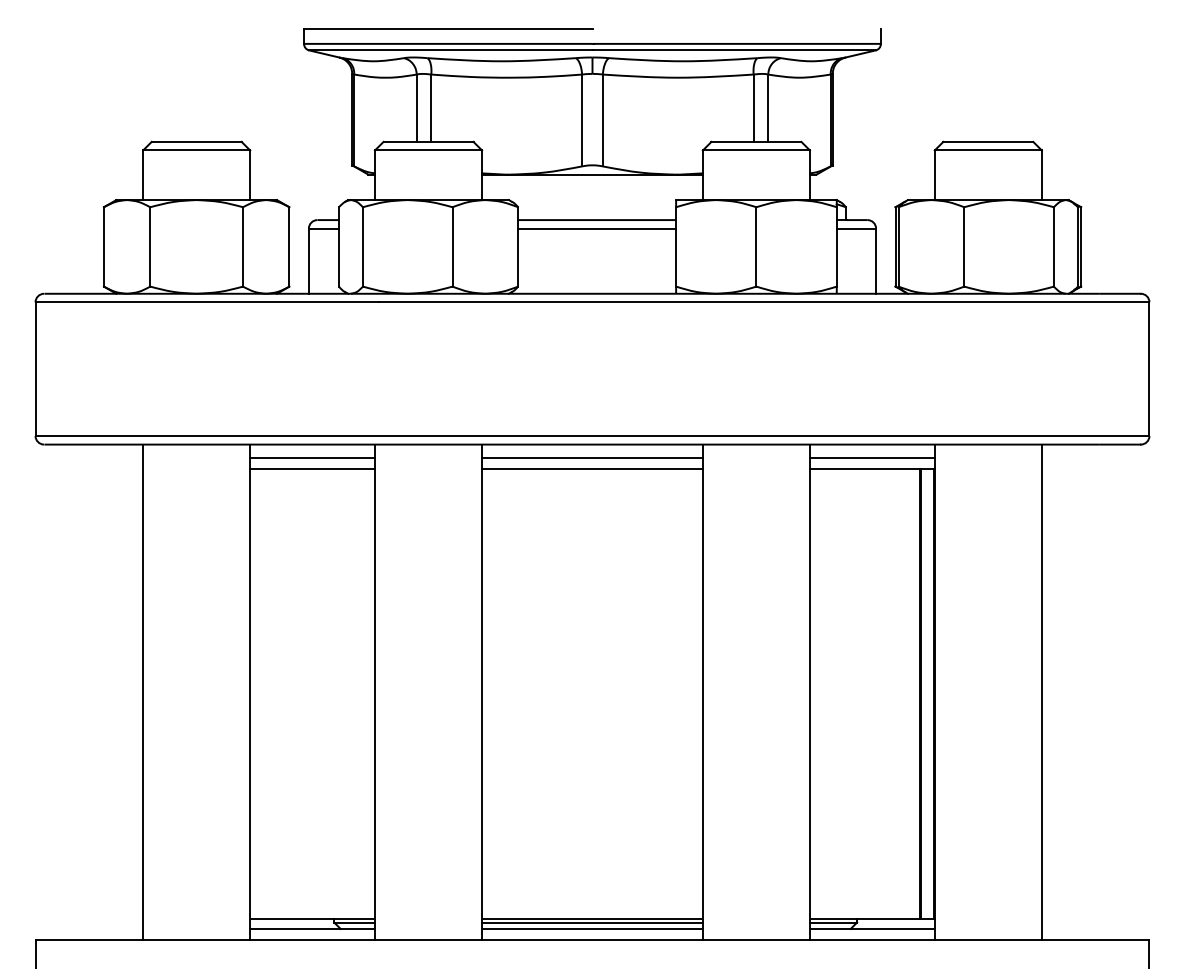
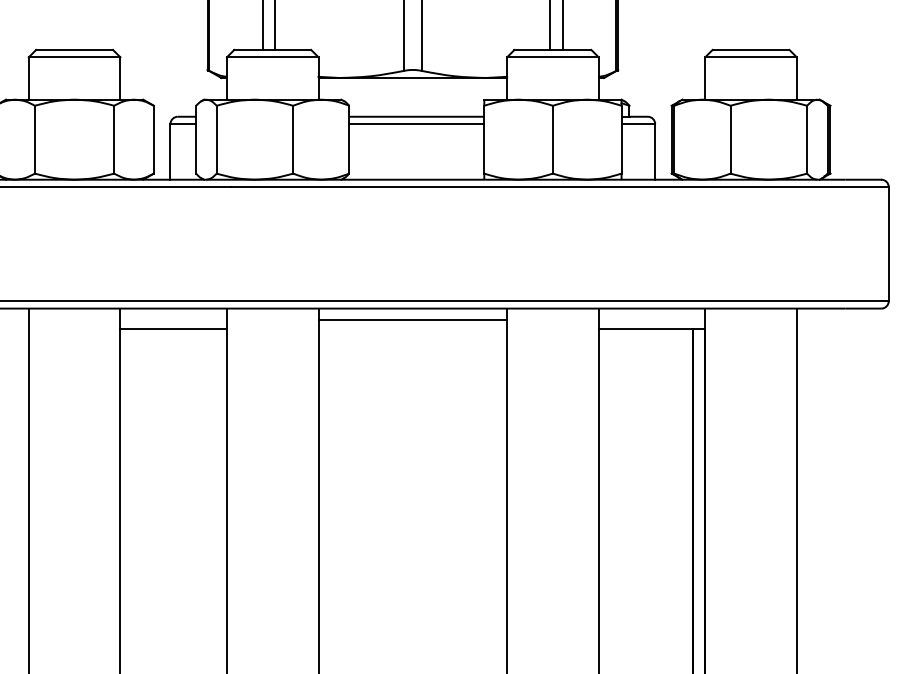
line: (312, 458) -> (173, 320), removed
line: (872, 458) -> (652, 320), removed
line: (592, 468) -> (412, 329), removed

